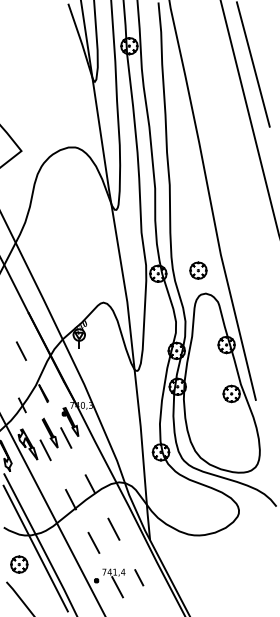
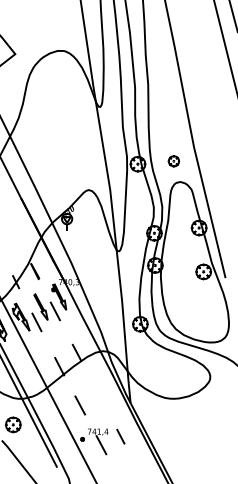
part: (198, 270) -> (173, 161), size x0.7
line: (20, 350) -> (14, 232), removed
line: (113, 528) -> (97, 392), removed

